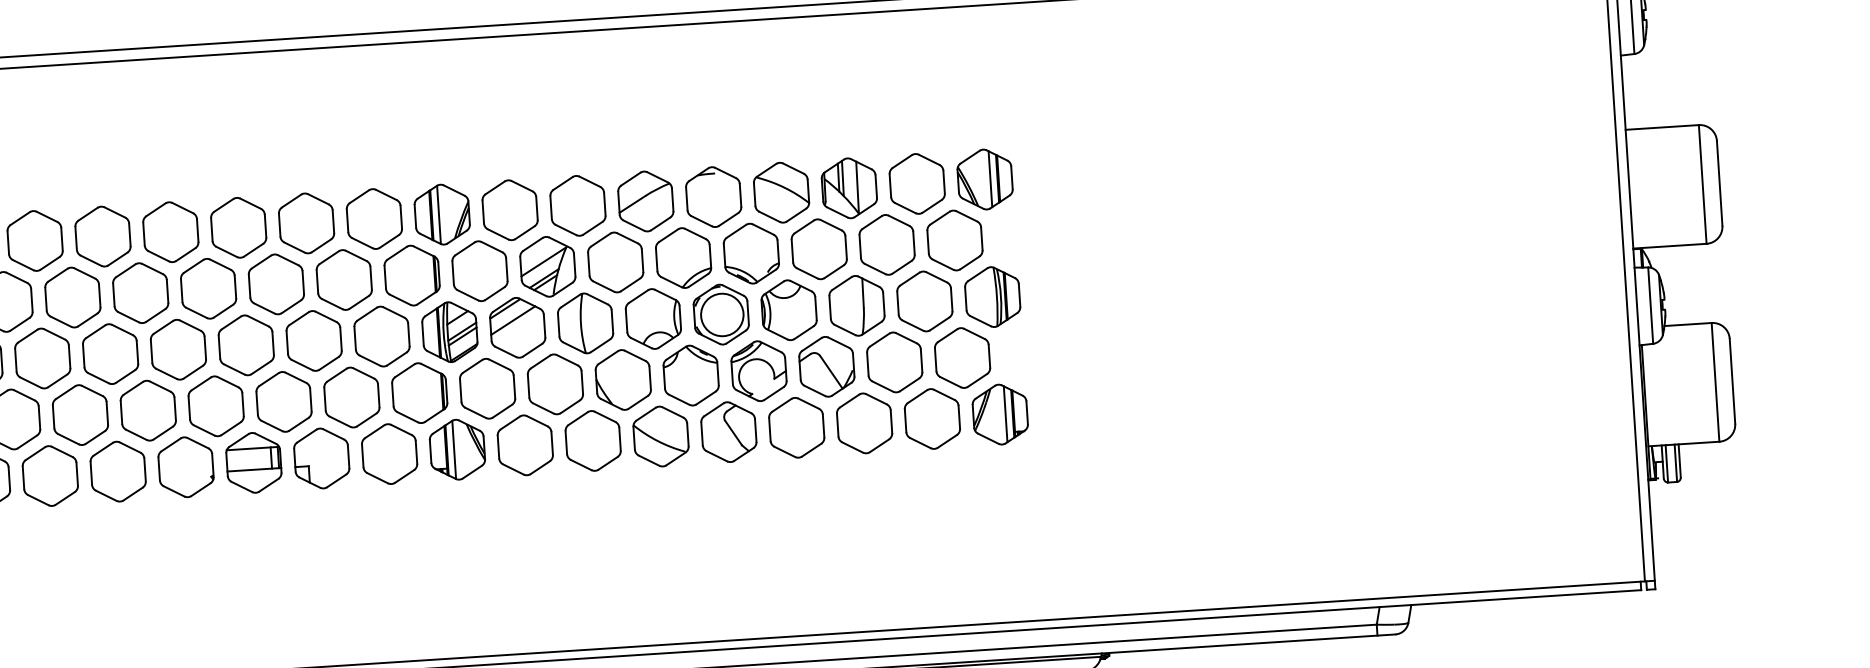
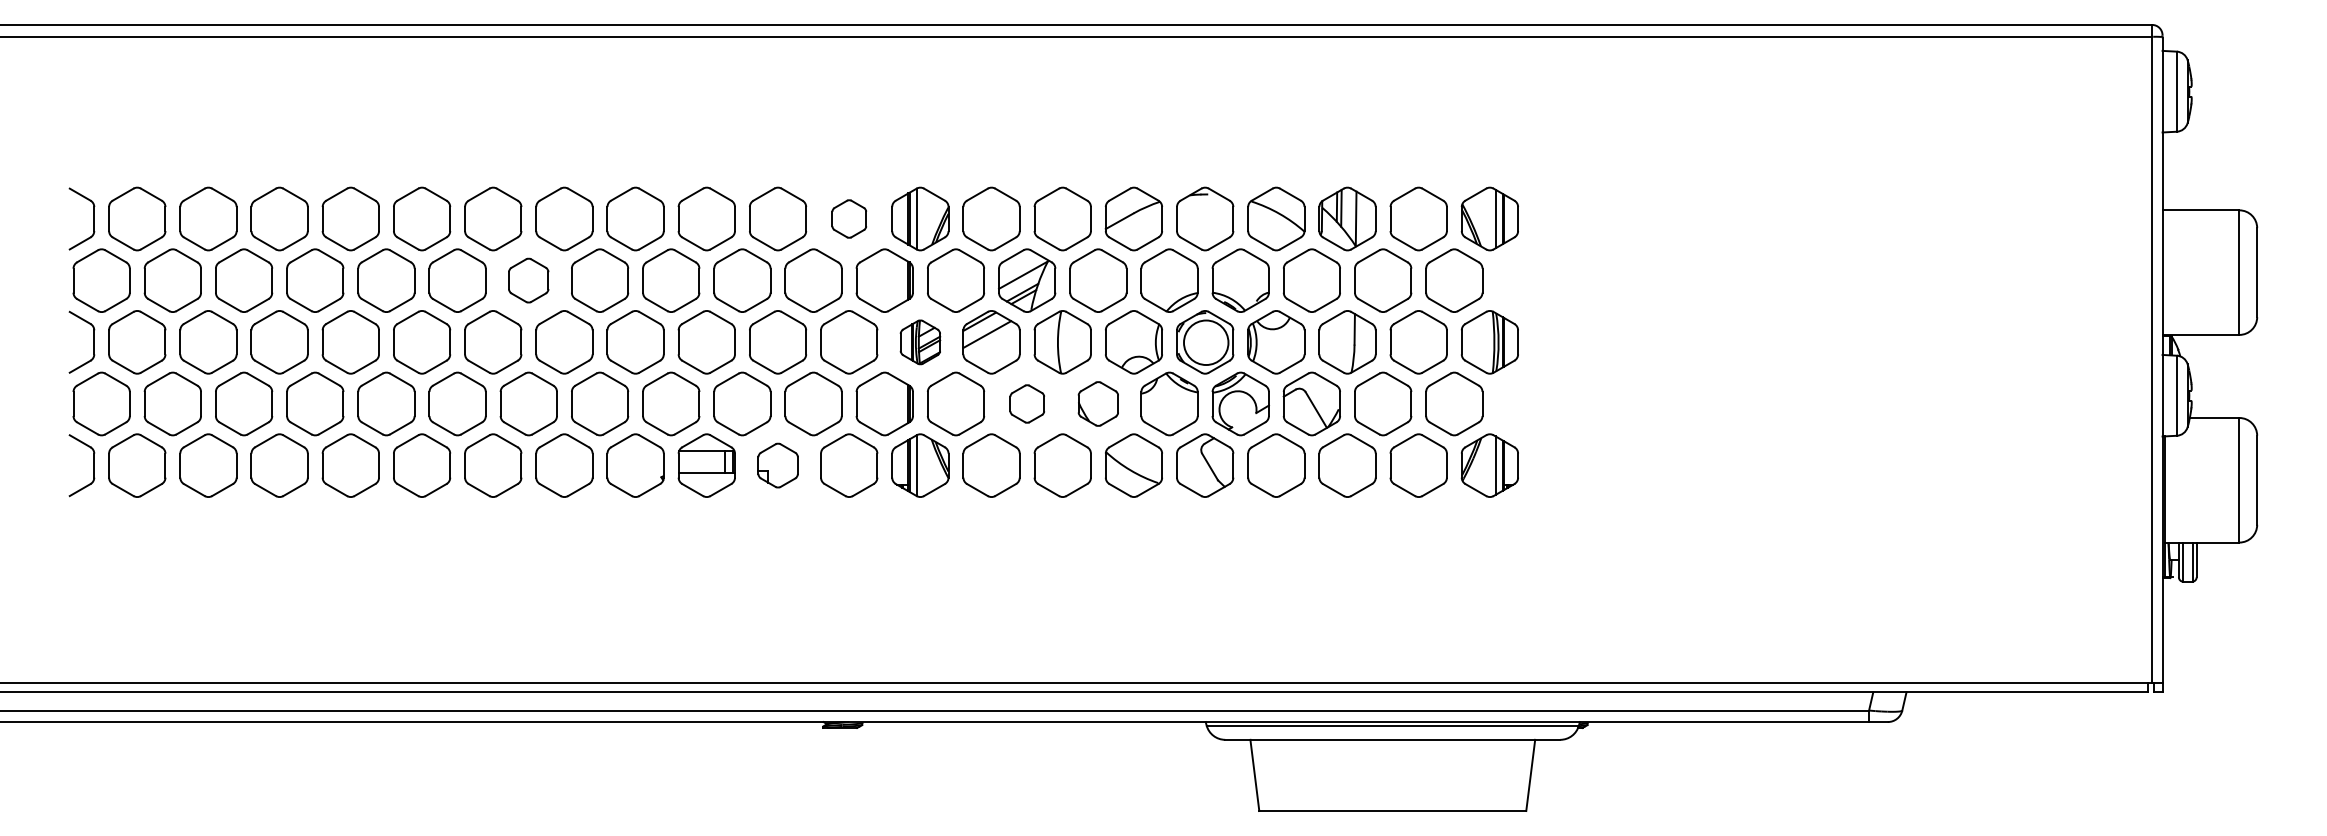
part: (374, 218) -> (849, 218), size x0.6
part: (72, 297) -> (528, 280), size x0.7
part: (449, 332) -> (920, 342), size x0.7
part: (623, 379) -> (1098, 403), size x0.7
part: (555, 383) -> (1027, 403), size x0.6
part: (322, 458) -> (778, 465), size x0.7

